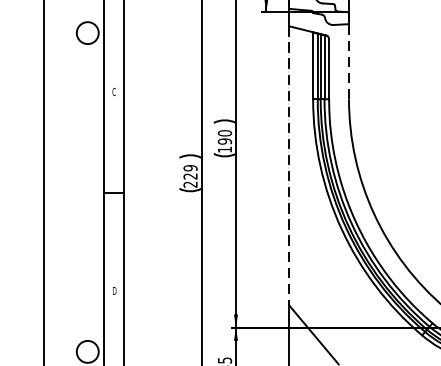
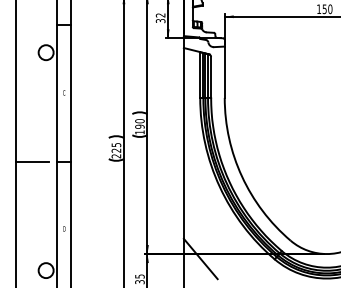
line: (348, 62) -> (224, 72), dashed -> solid
line: (288, 165) -> (183, 143), dashed -> solid
text: (189, 167) -> (115, 144), 229 -> 225
line: (67, 192) -> (32, 161), added

